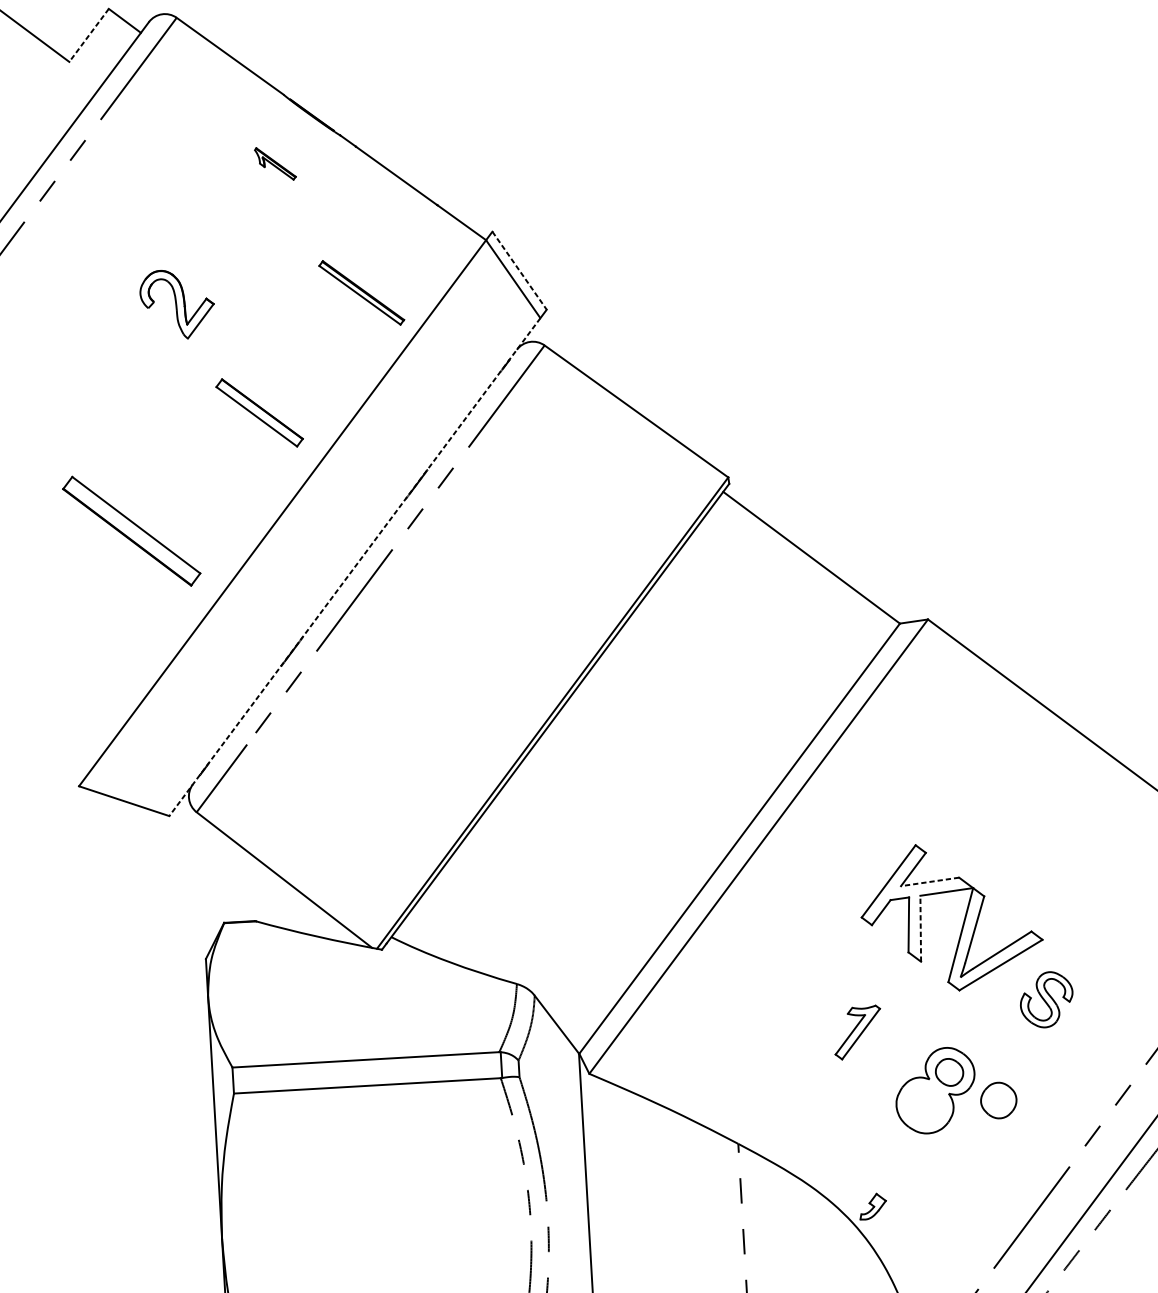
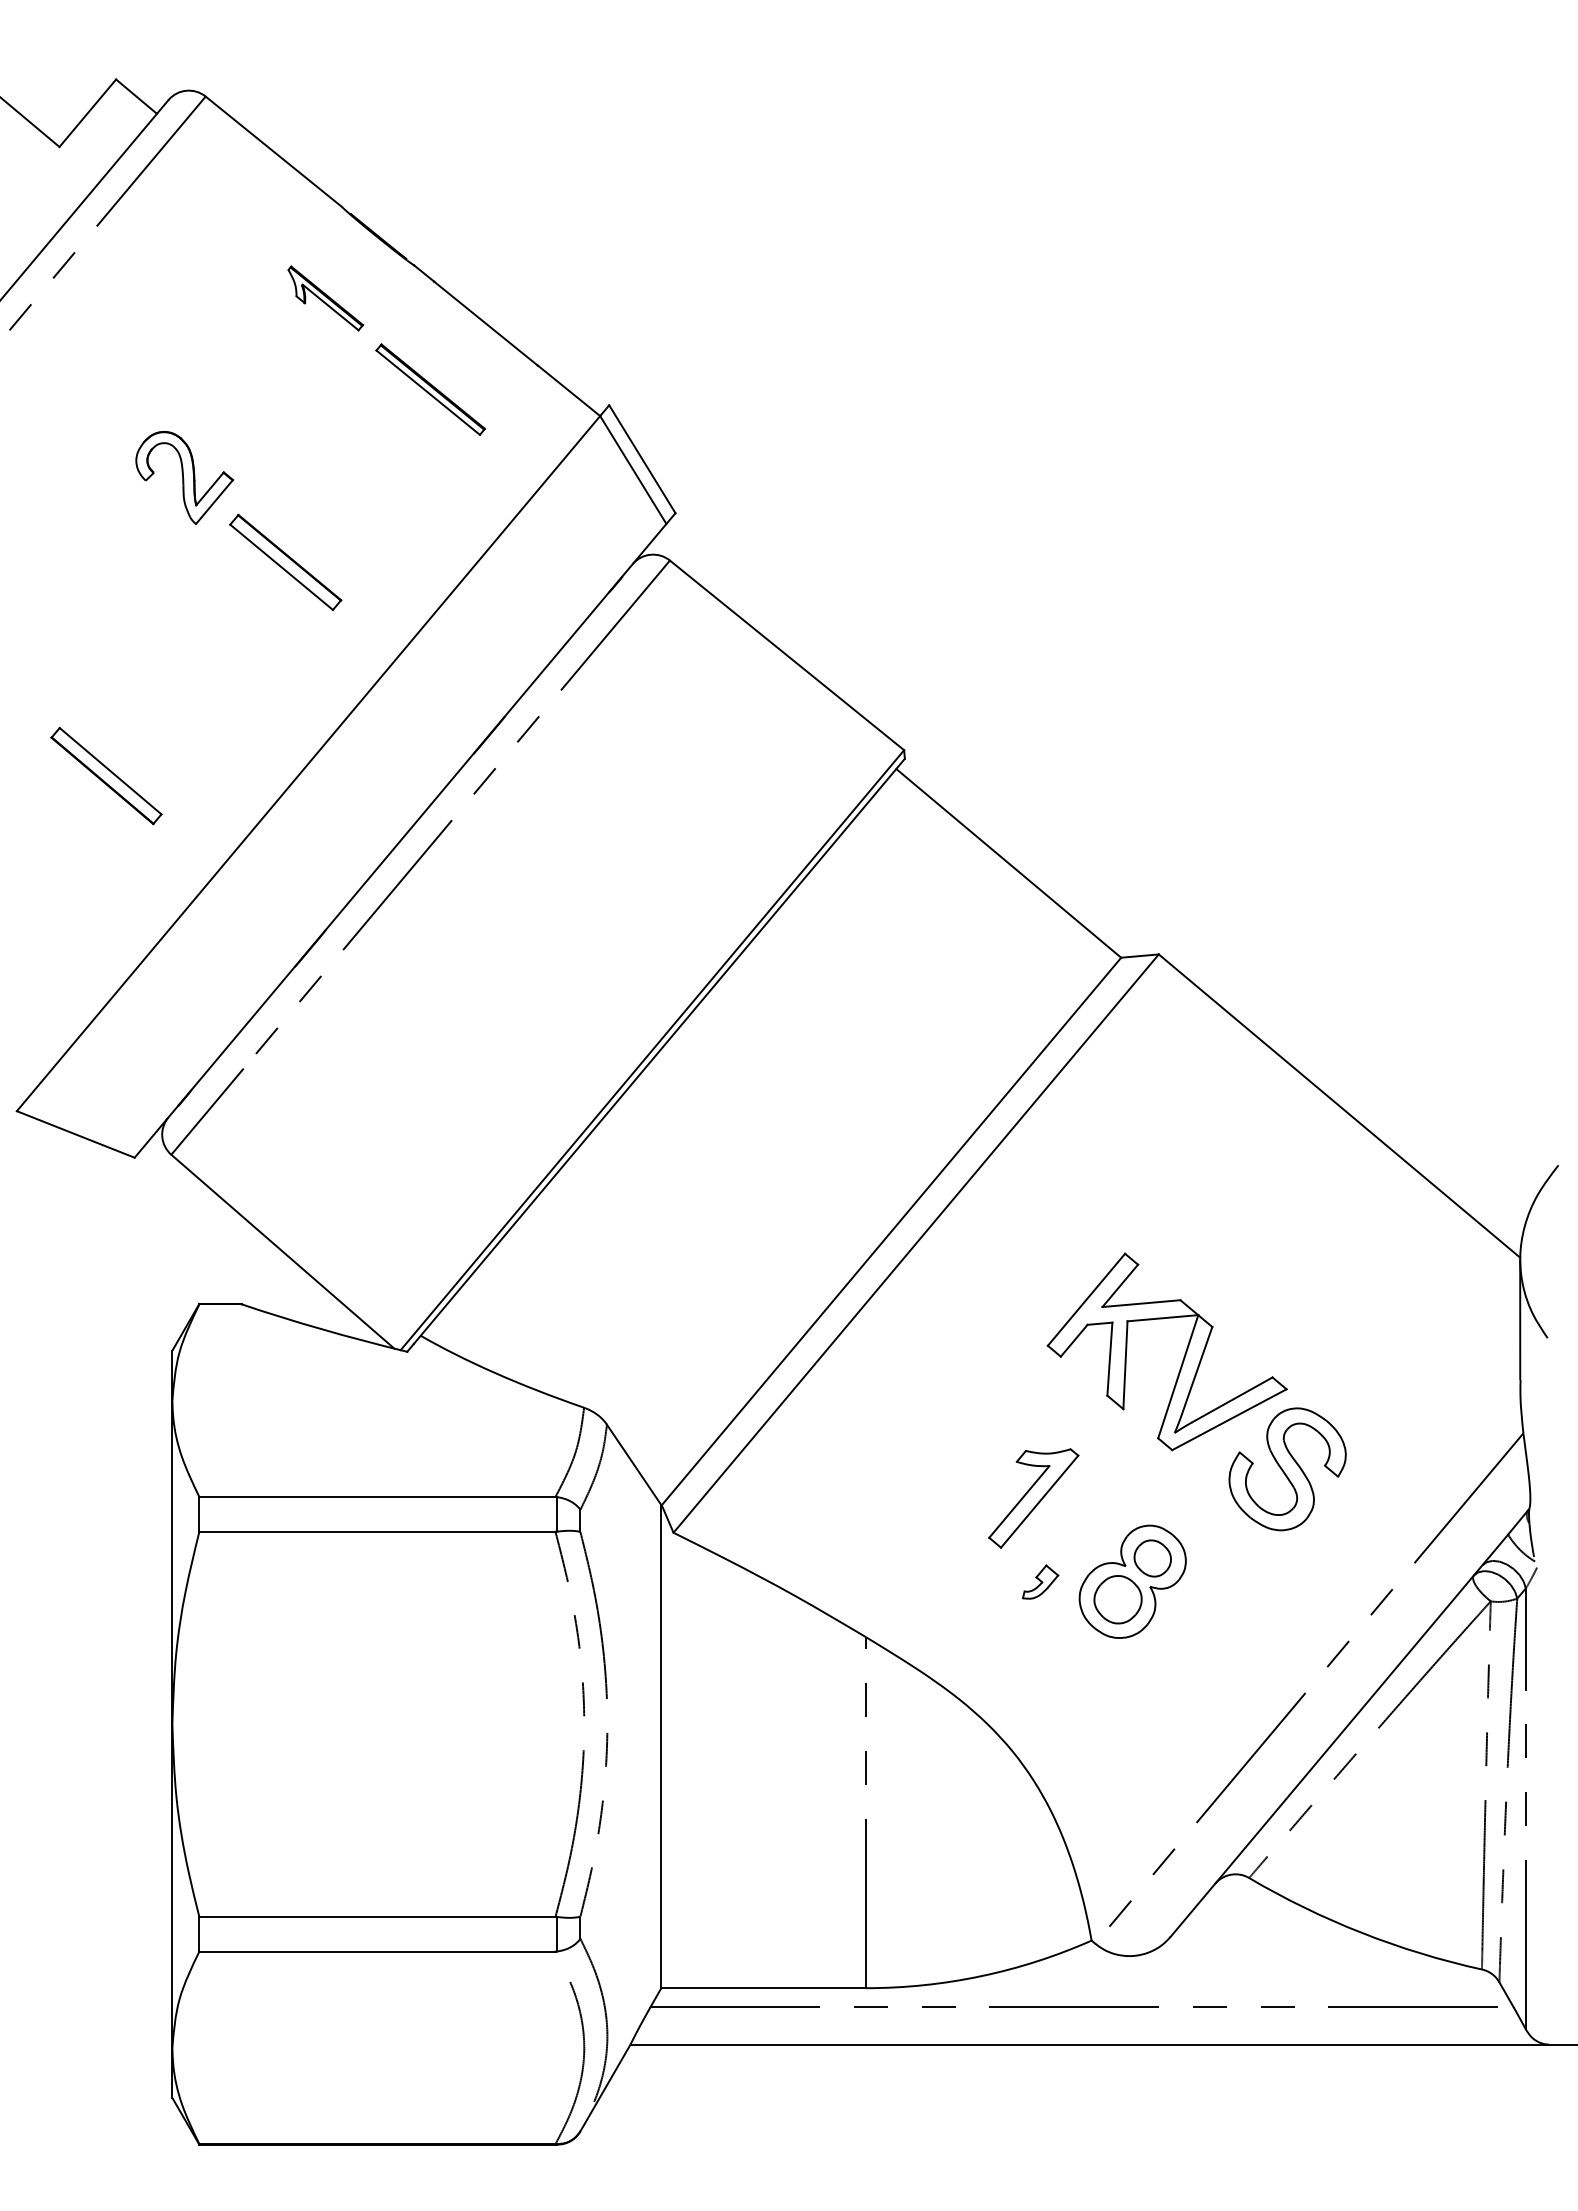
line: (88, 35) -> (87, 113), dashed -> solid
part: (275, 163) -> (325, 298), size x1.43
line: (519, 270) -> (642, 459), dashed -> solid
part: (361, 292) -> (430, 389), moved
part: (259, 412) -> (285, 562), moved
part: (131, 530) -> (106, 775), size x0.62
line: (354, 566) -> (400, 840), dashed -> solid
line: (929, 881) -> (1140, 1303), dashed -> solid
line: (920, 928) -> (1125, 1365), dashed -> solid
part: (1046, 999) -> (1287, 1469), size x1.67
part: (857, 1032) -> (1033, 1498), size x1.43
part: (998, 1100) -> (1117, 1599), moved
part: (872, 1206) -> (1040, 1581), moved

